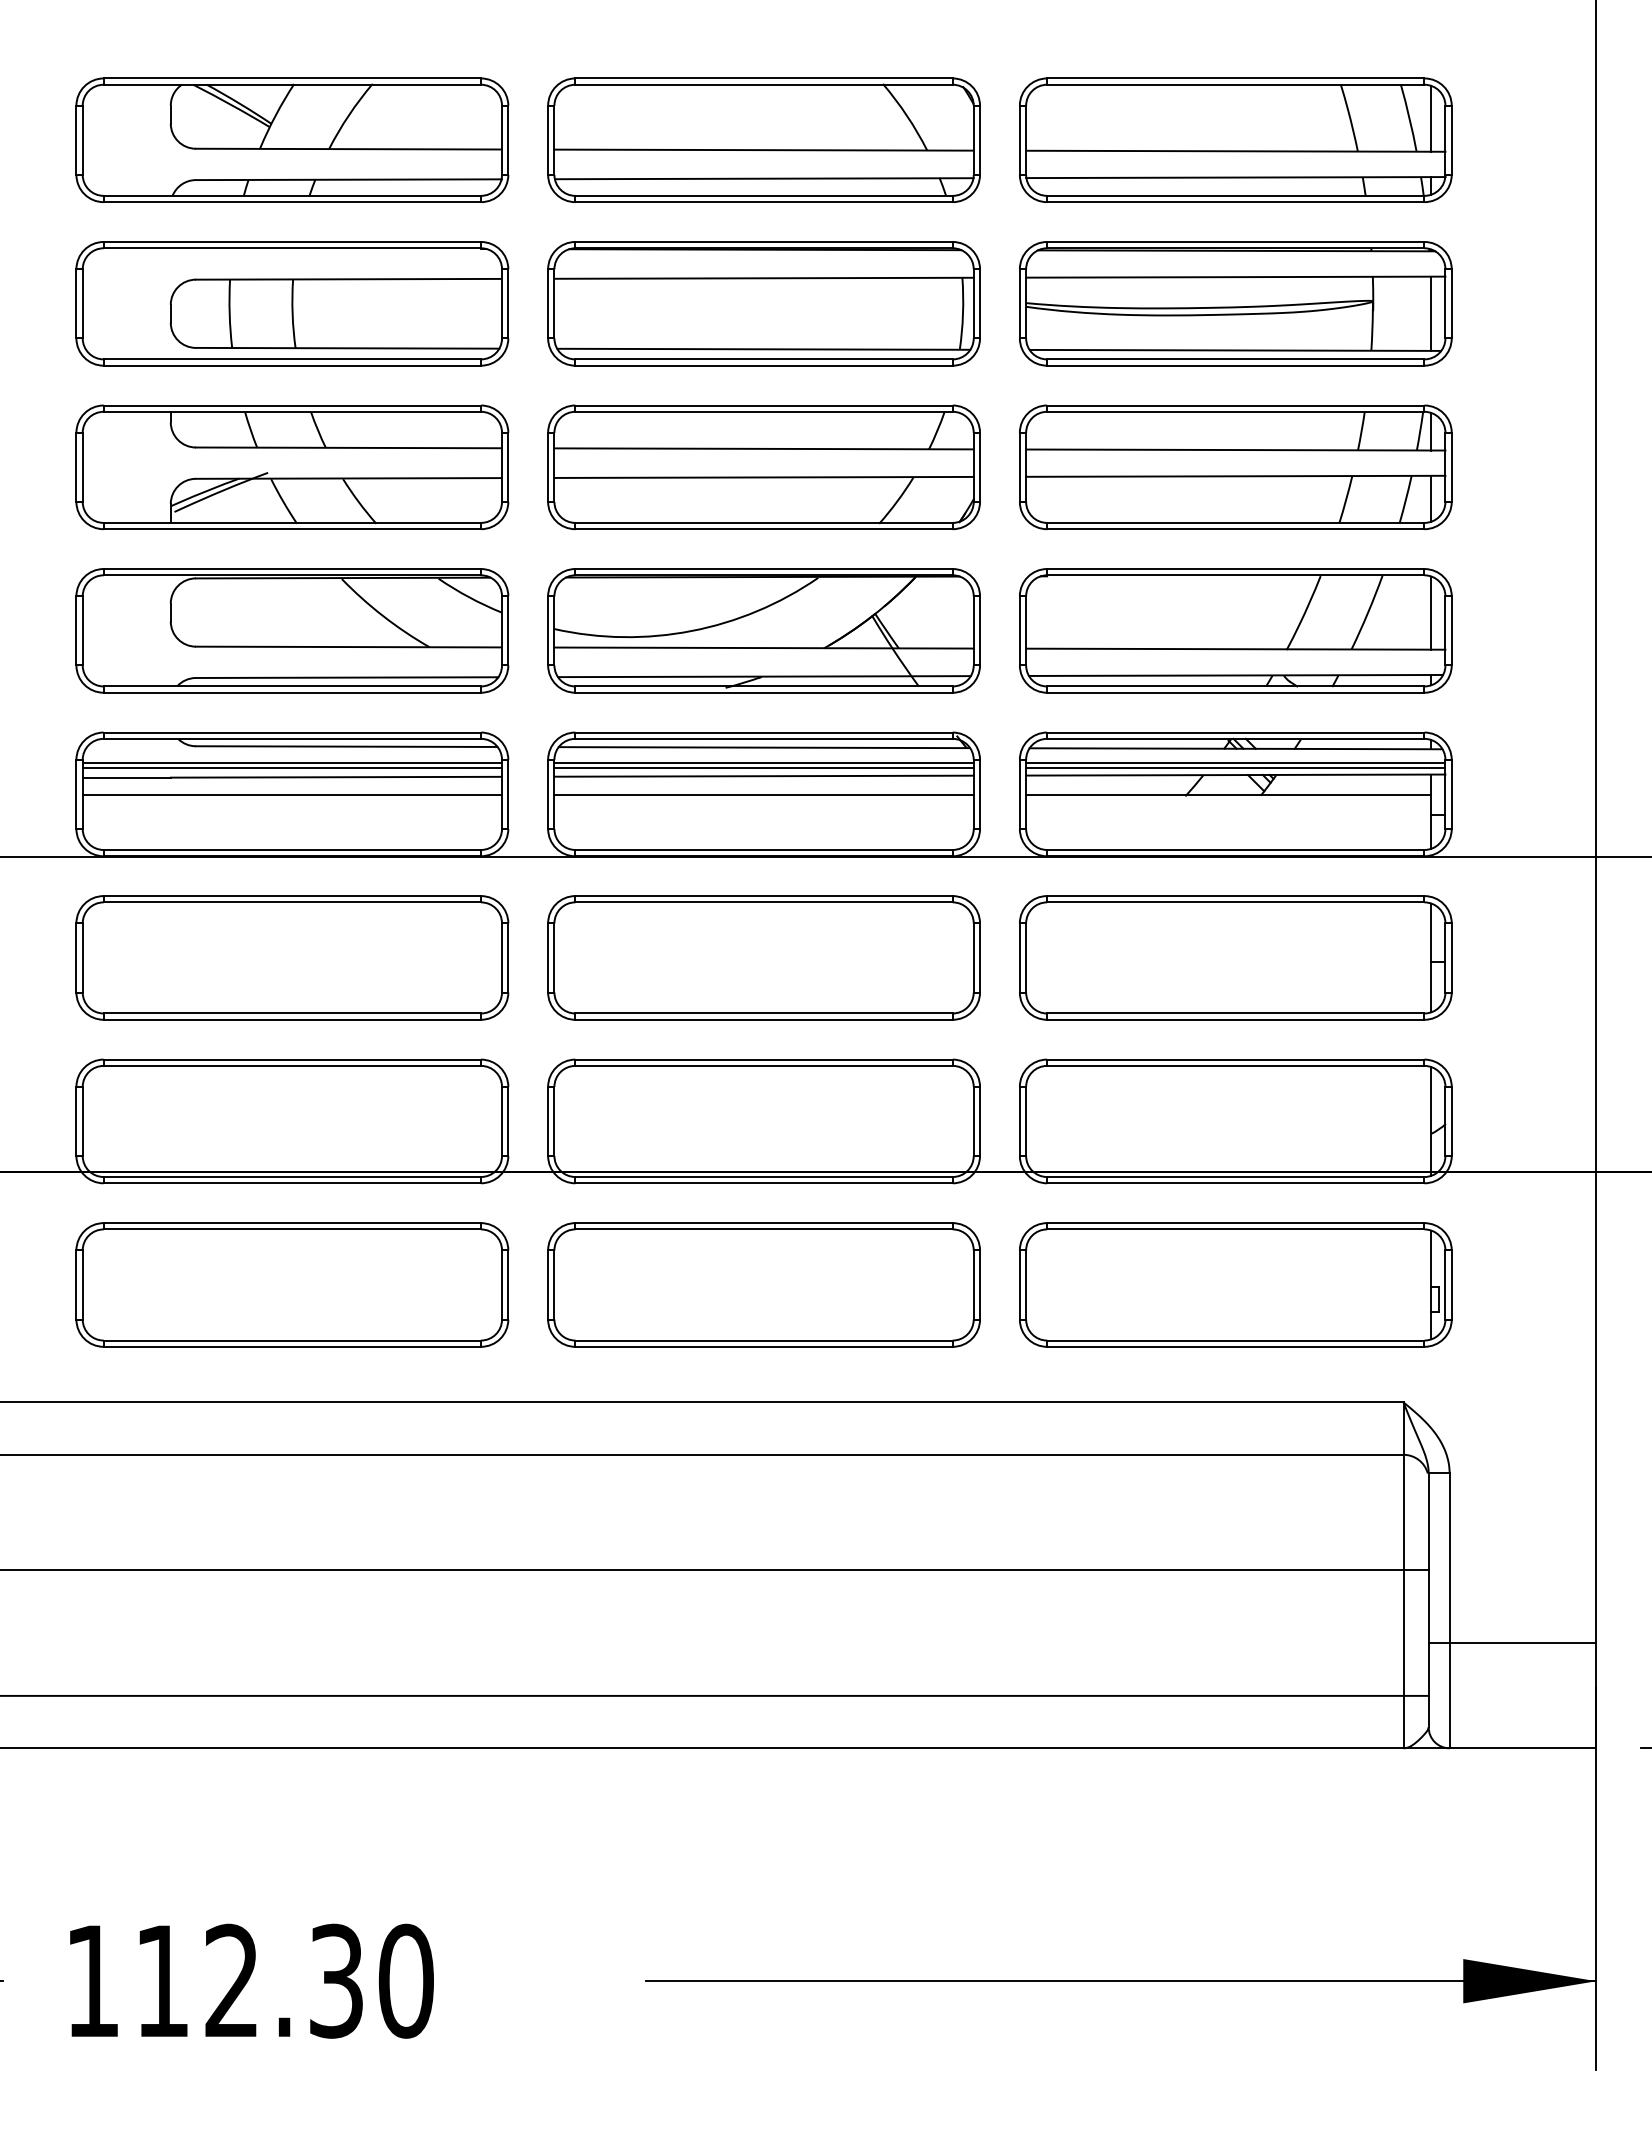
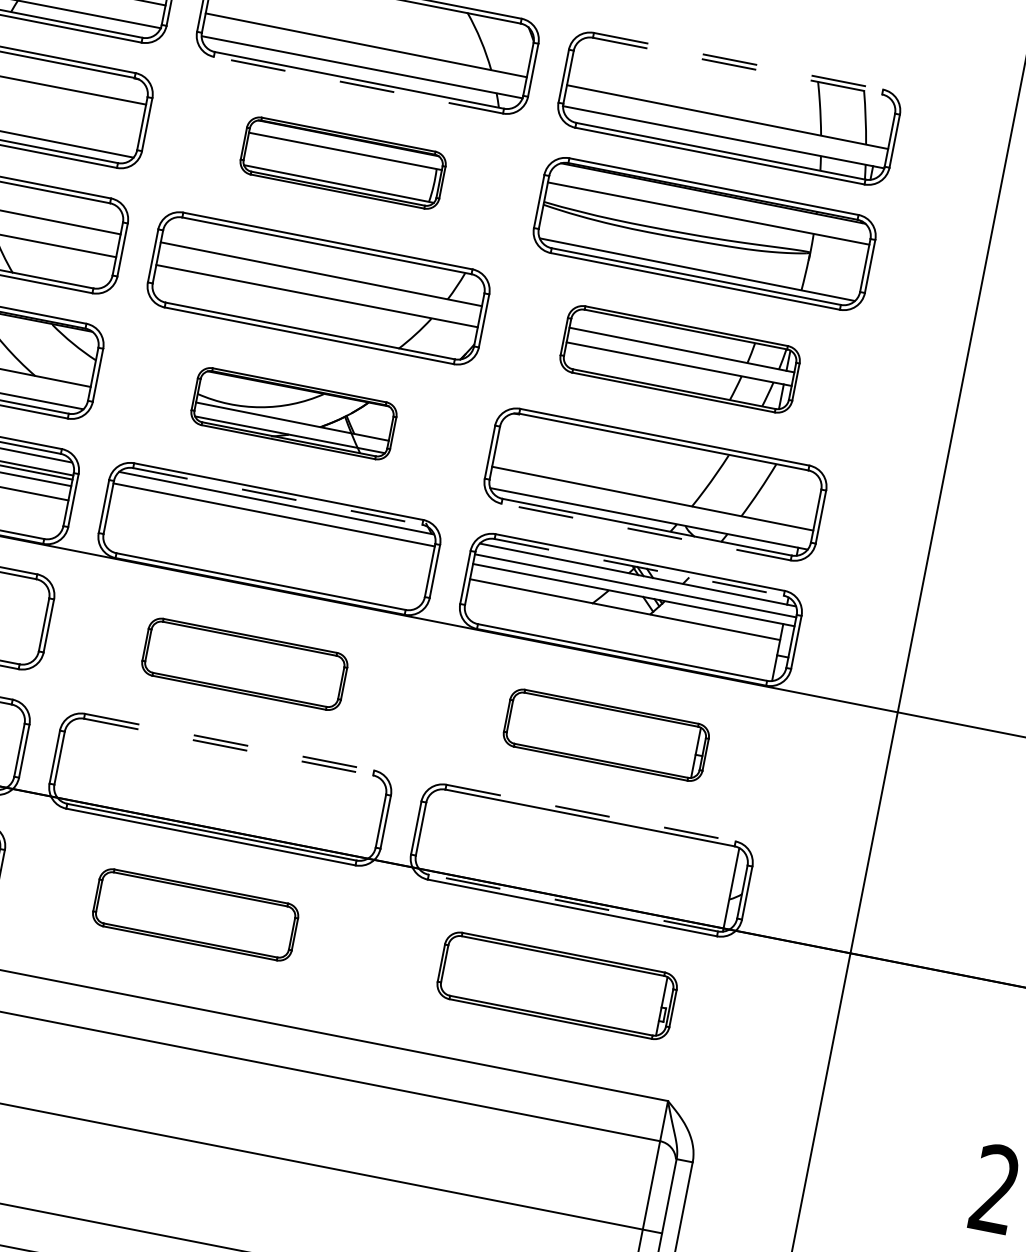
line: (1235, 78) -> (738, 61), solid -> dashed
line: (1235, 84) -> (737, 65), solid -> dashed
line: (1430, 118) -> (881, 121), removed
line: (764, 202) -> (358, 85), solid -> dashed
part: (763, 303) -> (342, 162), size x0.6
line: (1430, 313) -> (852, 270), removed
part: (1235, 467) -> (679, 359), size x0.7
line: (1430, 612) -> (807, 499), removed
part: (763, 630) -> (293, 413), size x0.6
line: (1235, 692) -> (646, 531), solid -> dashed
line: (764, 738) -> (278, 496), solid -> dashed
line: (1235, 738) -> (639, 567), solid -> dashed
line: (763, 768) -> (272, 519), removed
line: (1235, 768) -> (634, 590), removed
line: (763, 775) -> (271, 524), removed
line: (763, 795) -> (268, 539), removed
part: (763, 957) -> (244, 663), size x0.6
part: (1235, 957) -> (606, 734), size x0.6
line: (764, 1059) -> (229, 742), solid -> dashed
line: (1235, 1059) -> (590, 813), solid -> dashed
line: (764, 1065) -> (229, 746), solid -> dashed
line: (1235, 1177) -> (573, 903), solid -> dashed
part: (763, 1284) -> (195, 914), size x0.6
part: (1235, 1284) -> (557, 985), size x0.7

